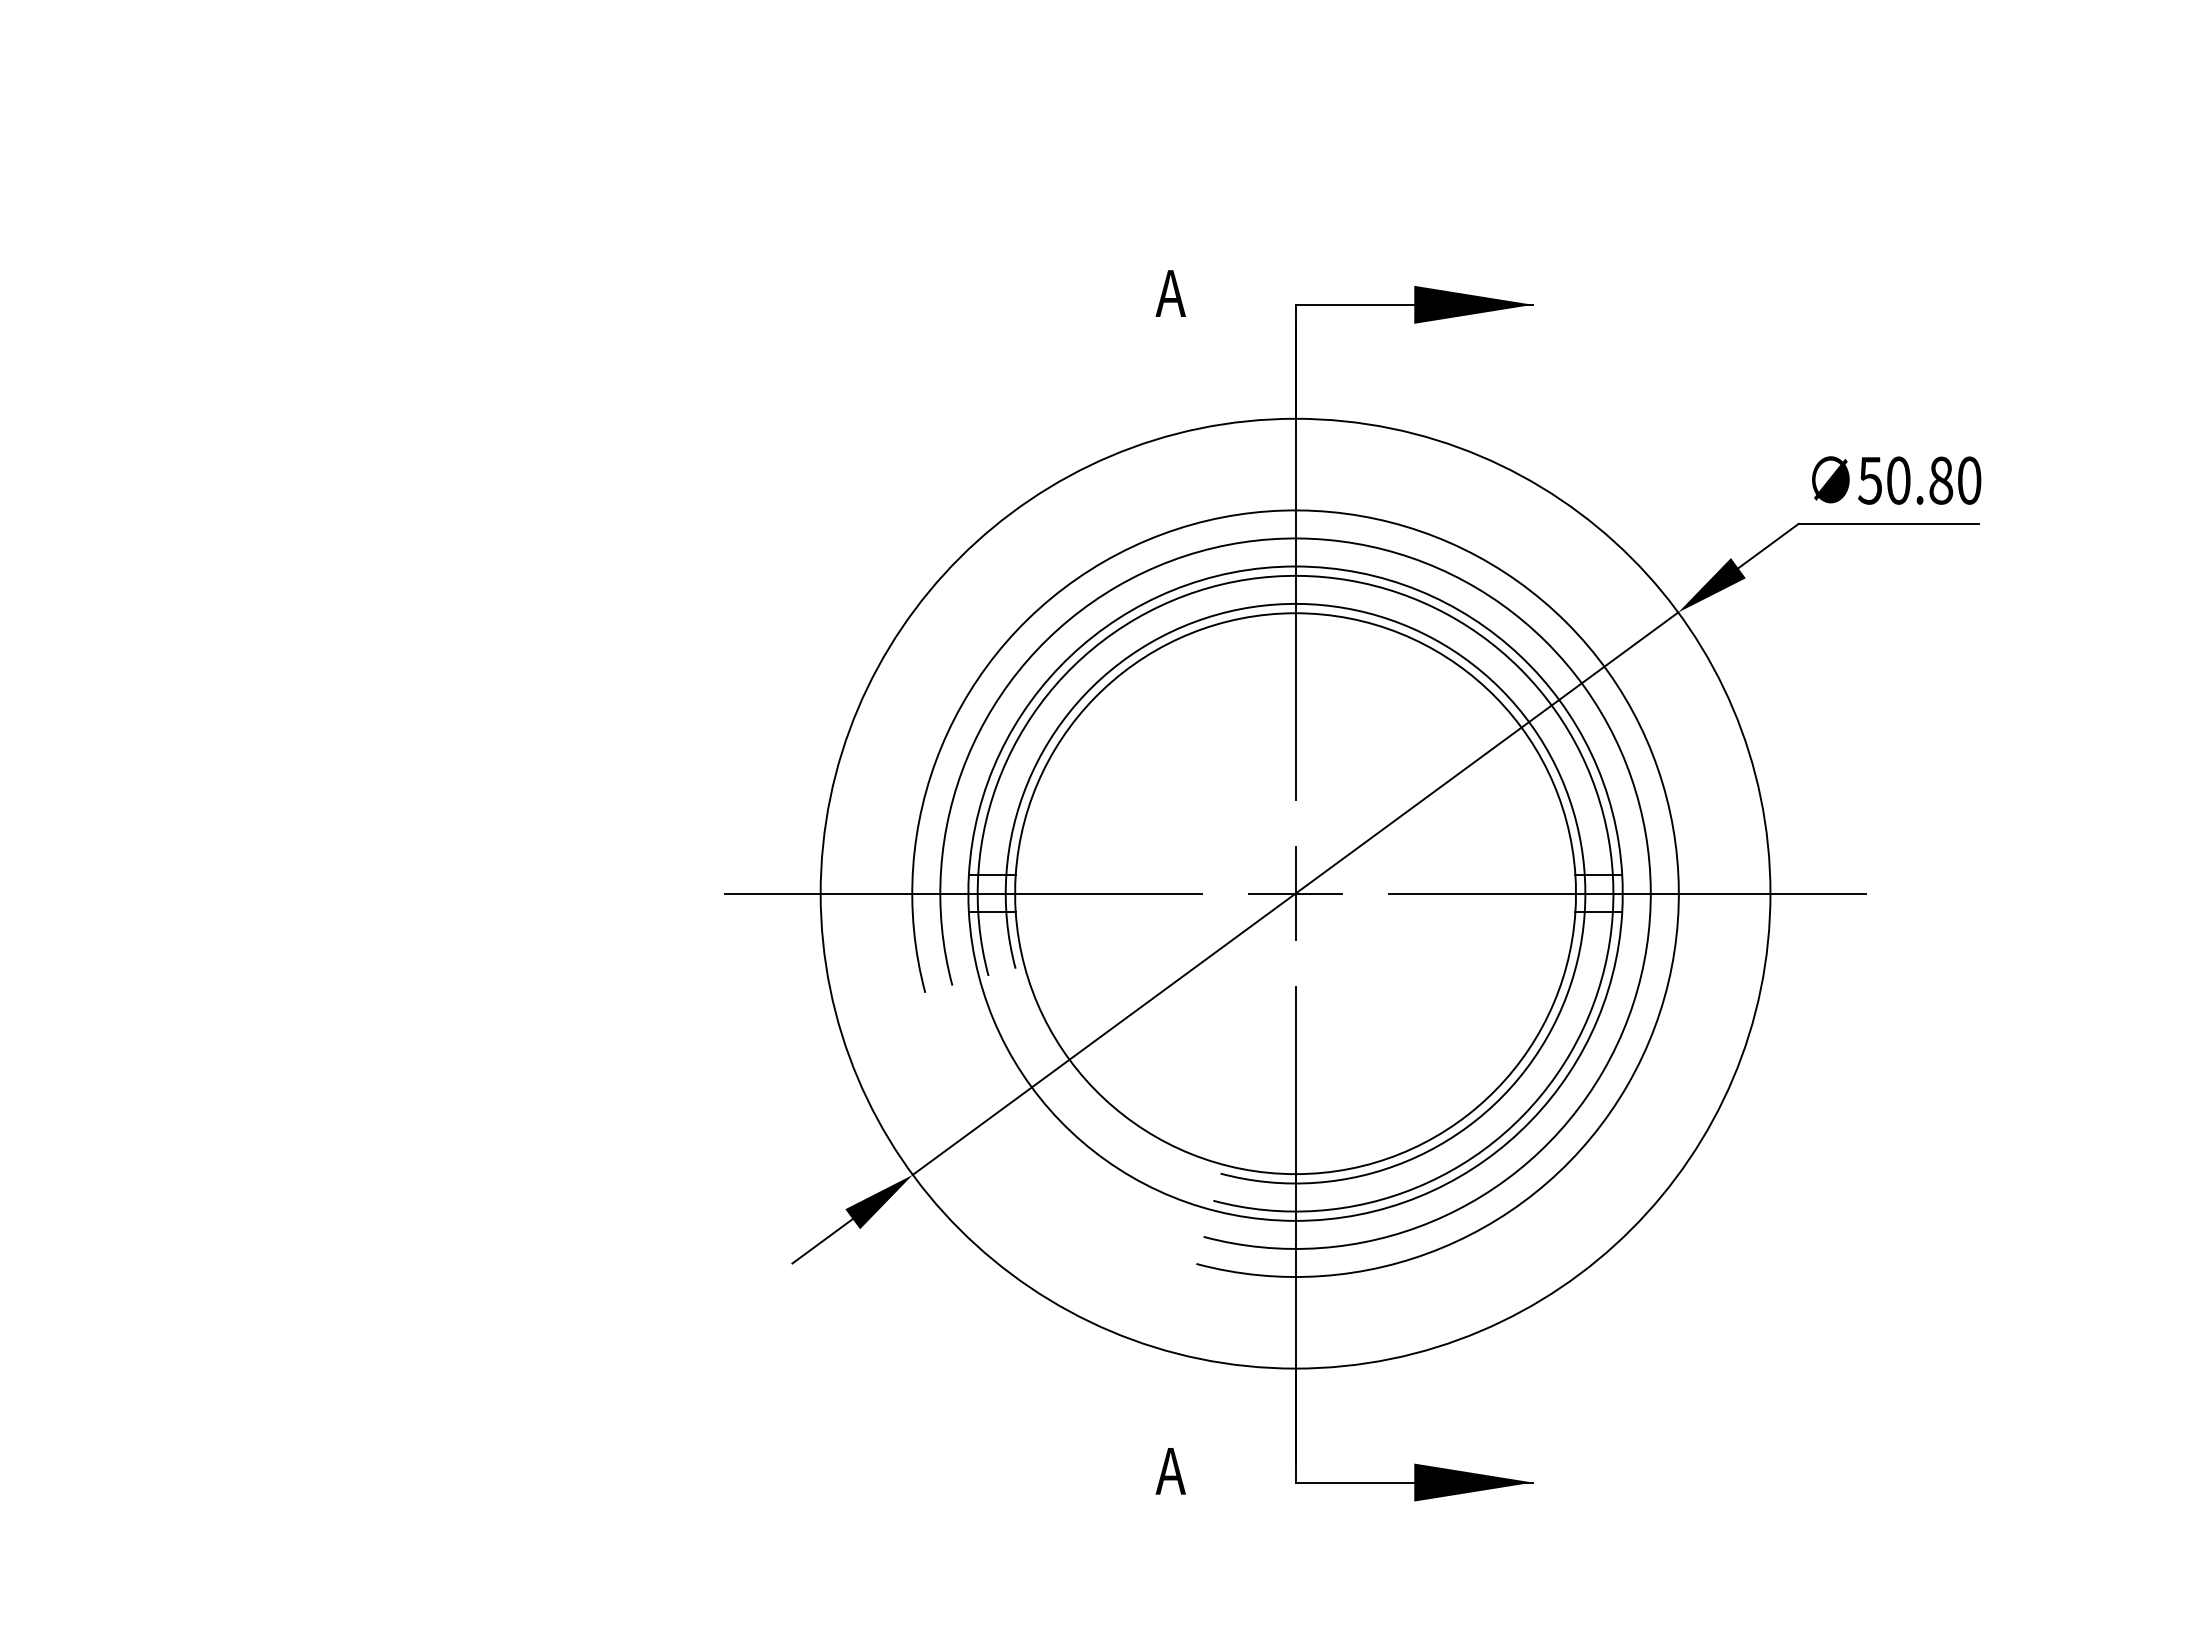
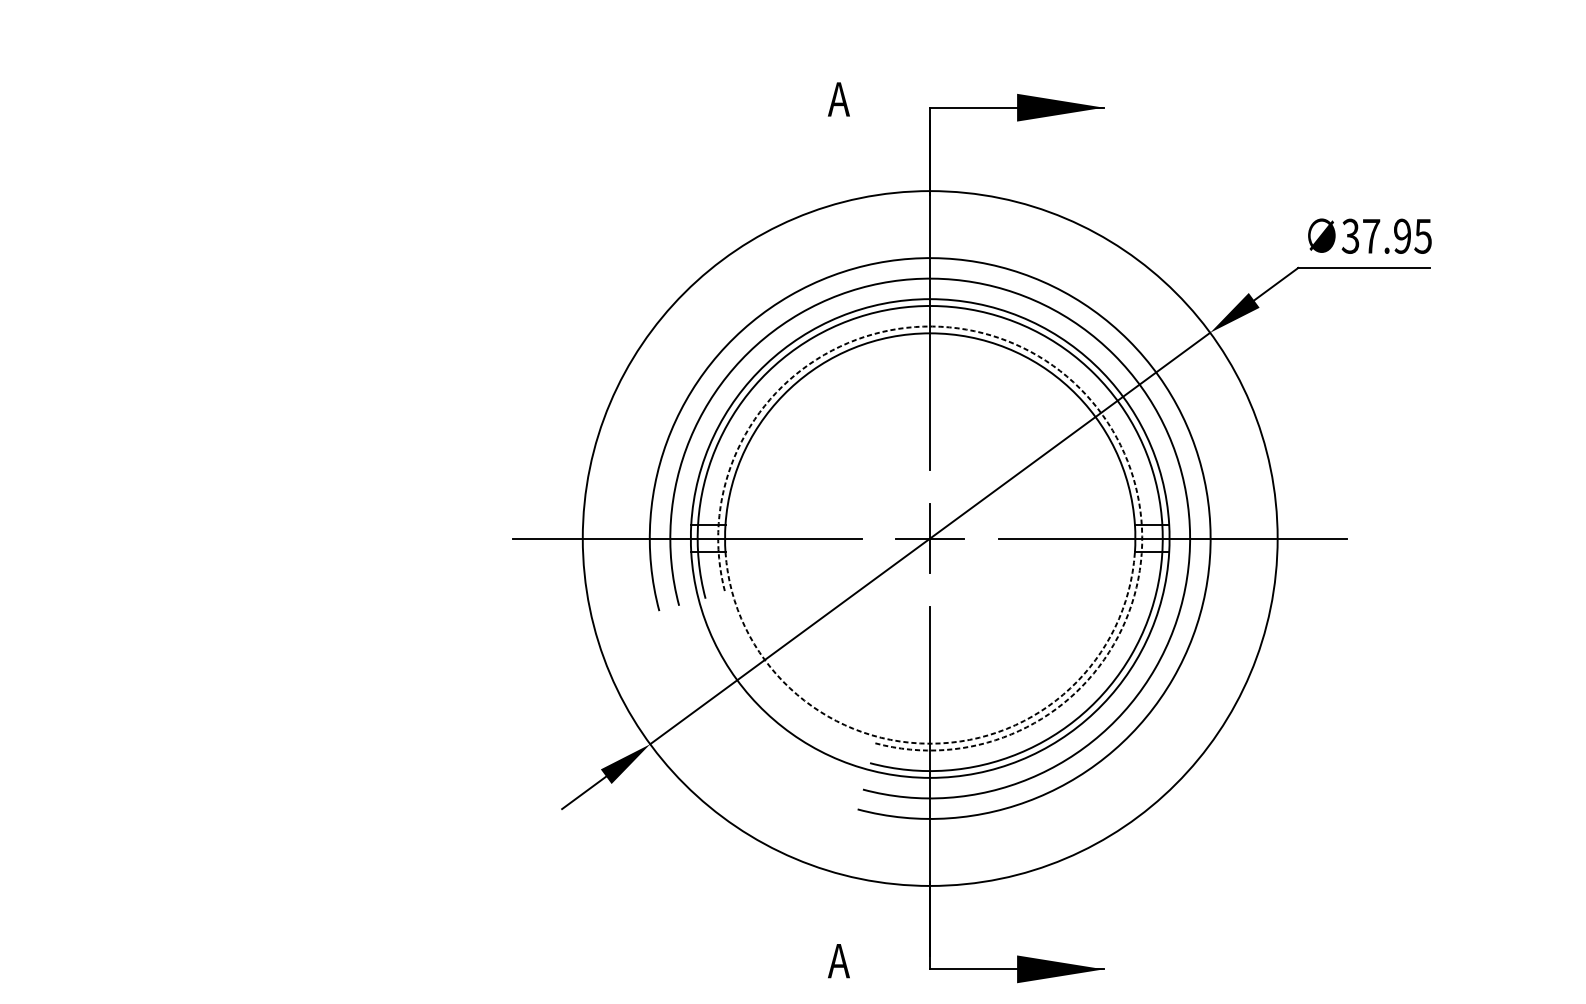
text: (1919, 480) -> (1386, 236), 50.80 -> 37.95
arc: (1500, 688) -> (1080, 388), solid -> dashed
arc: (1295, 1174) -> (930, 743), solid -> dashed

